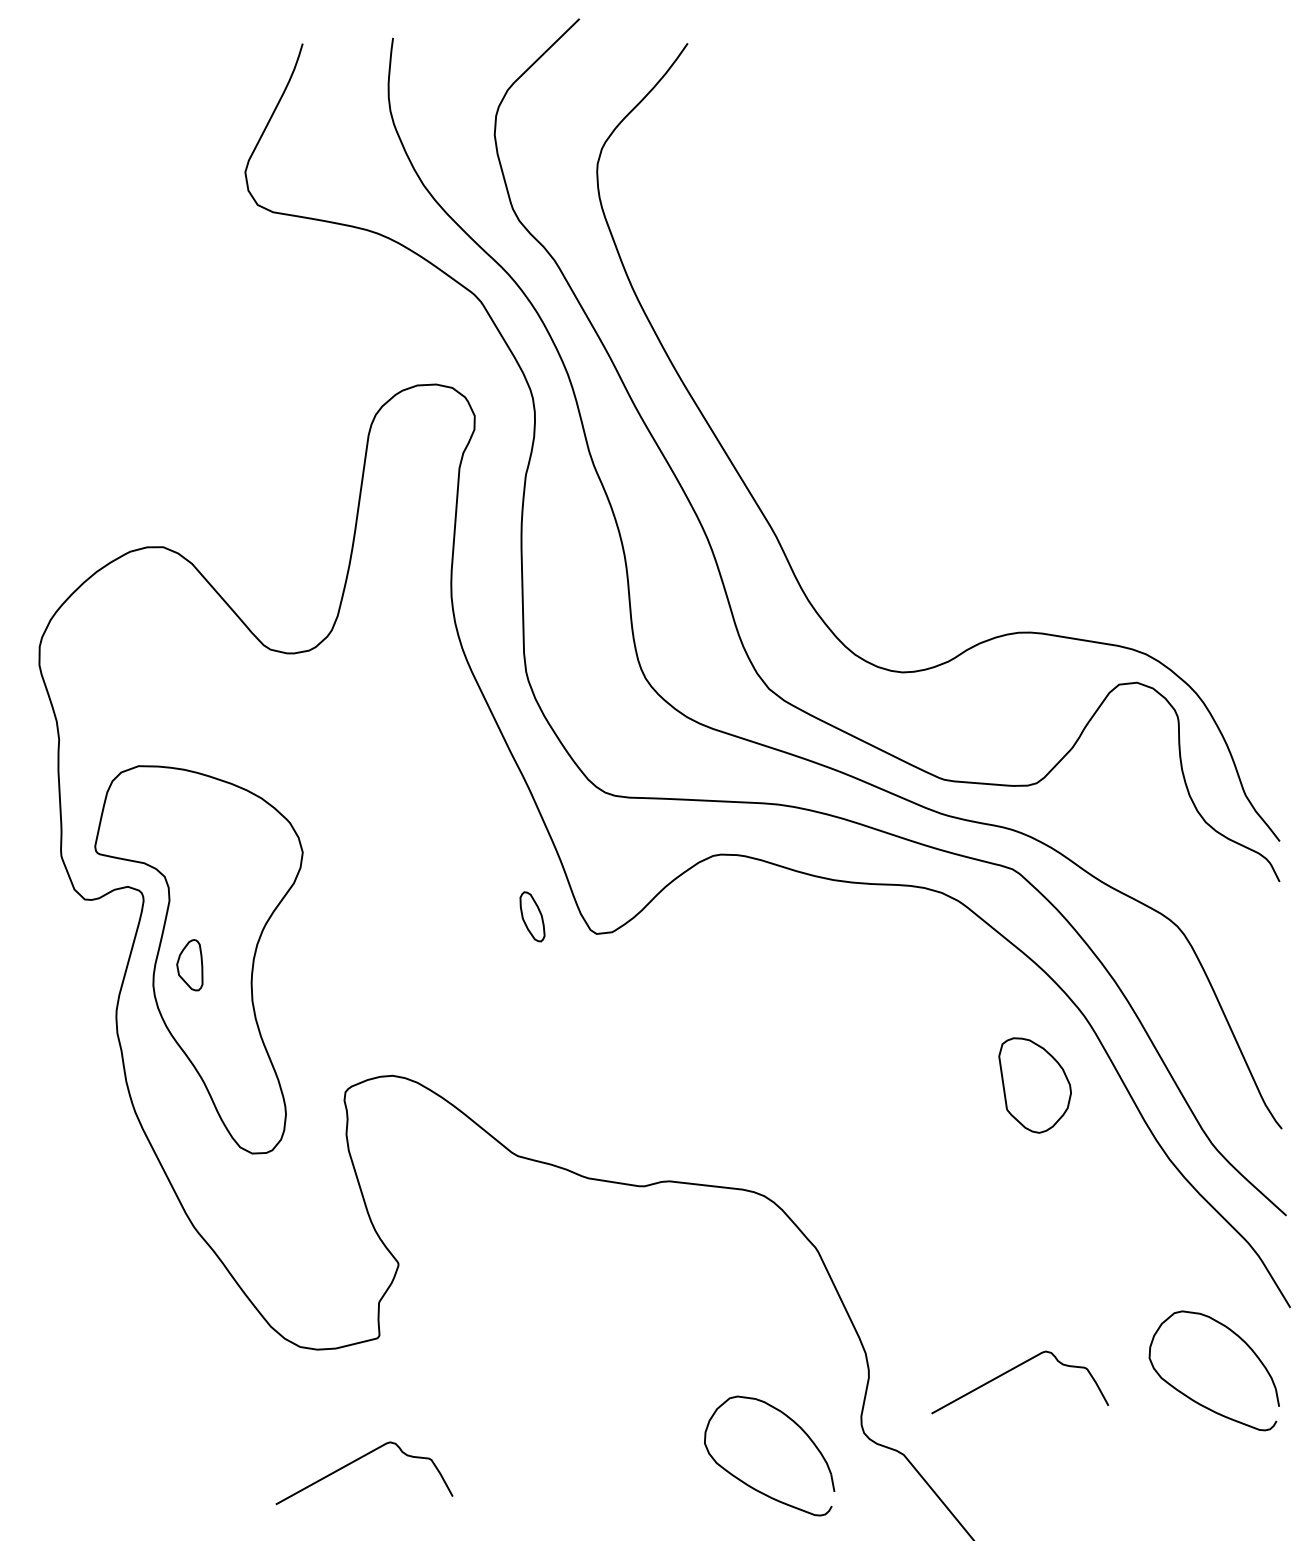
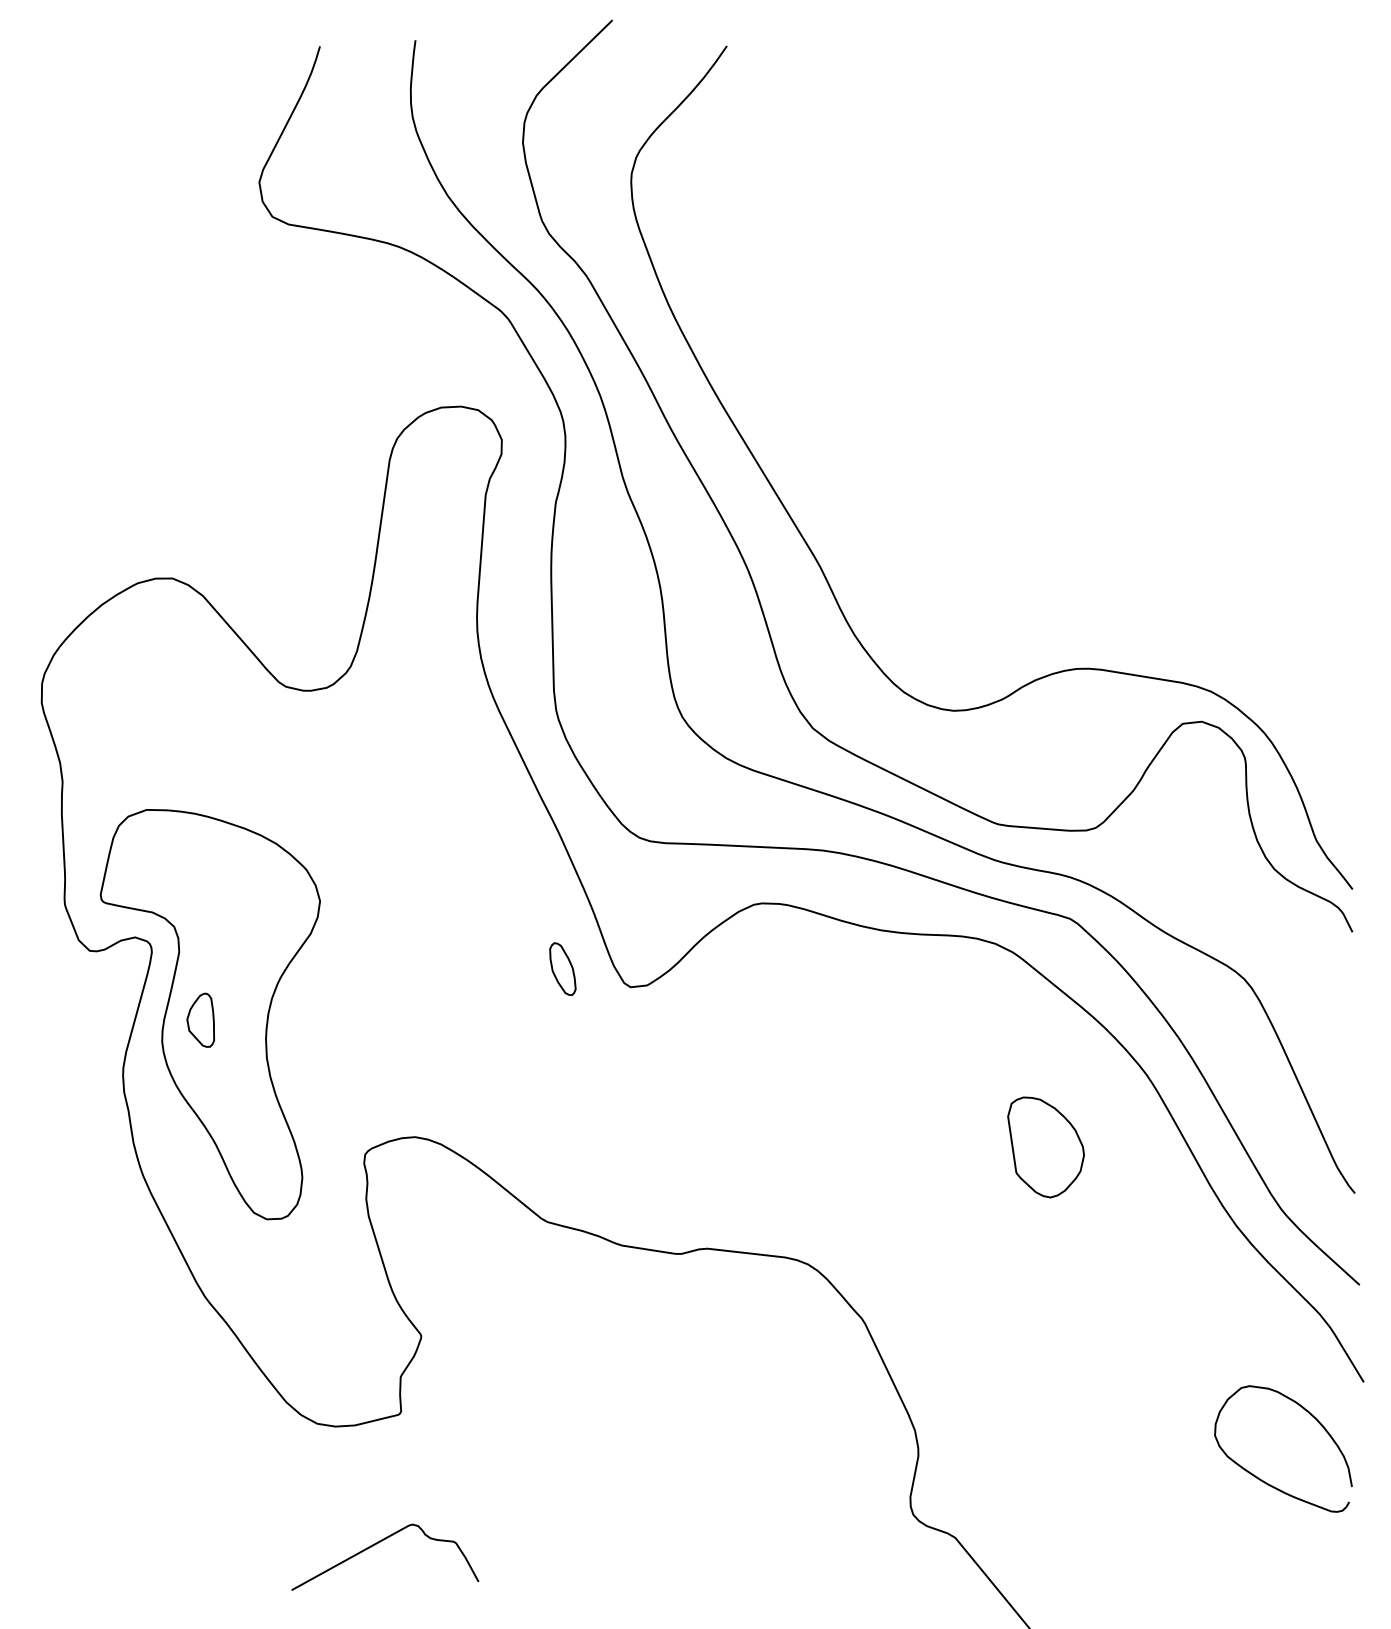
part: (1034, 1085) -> (1045, 1147), moved
curve: (1013, 1369) -> (1071, 1447), removed
part: (754, 1487) -> (797, 1572), removed

